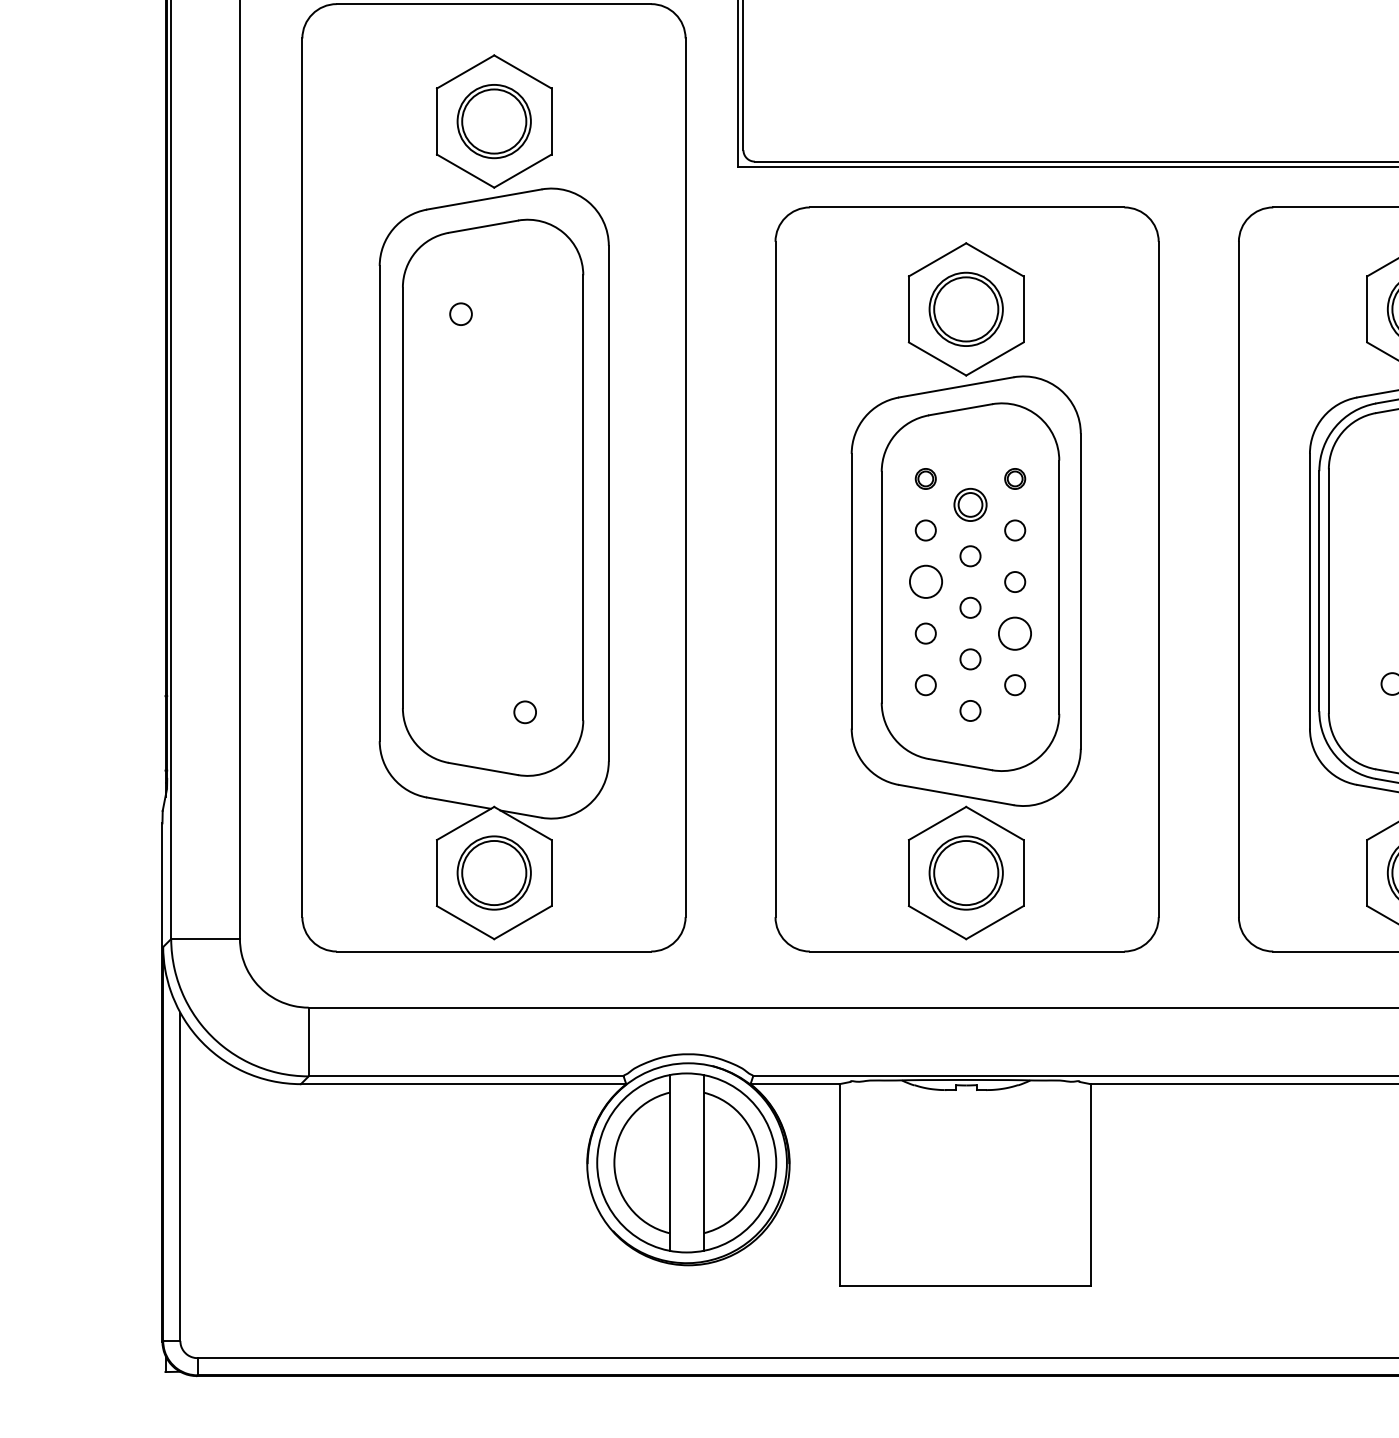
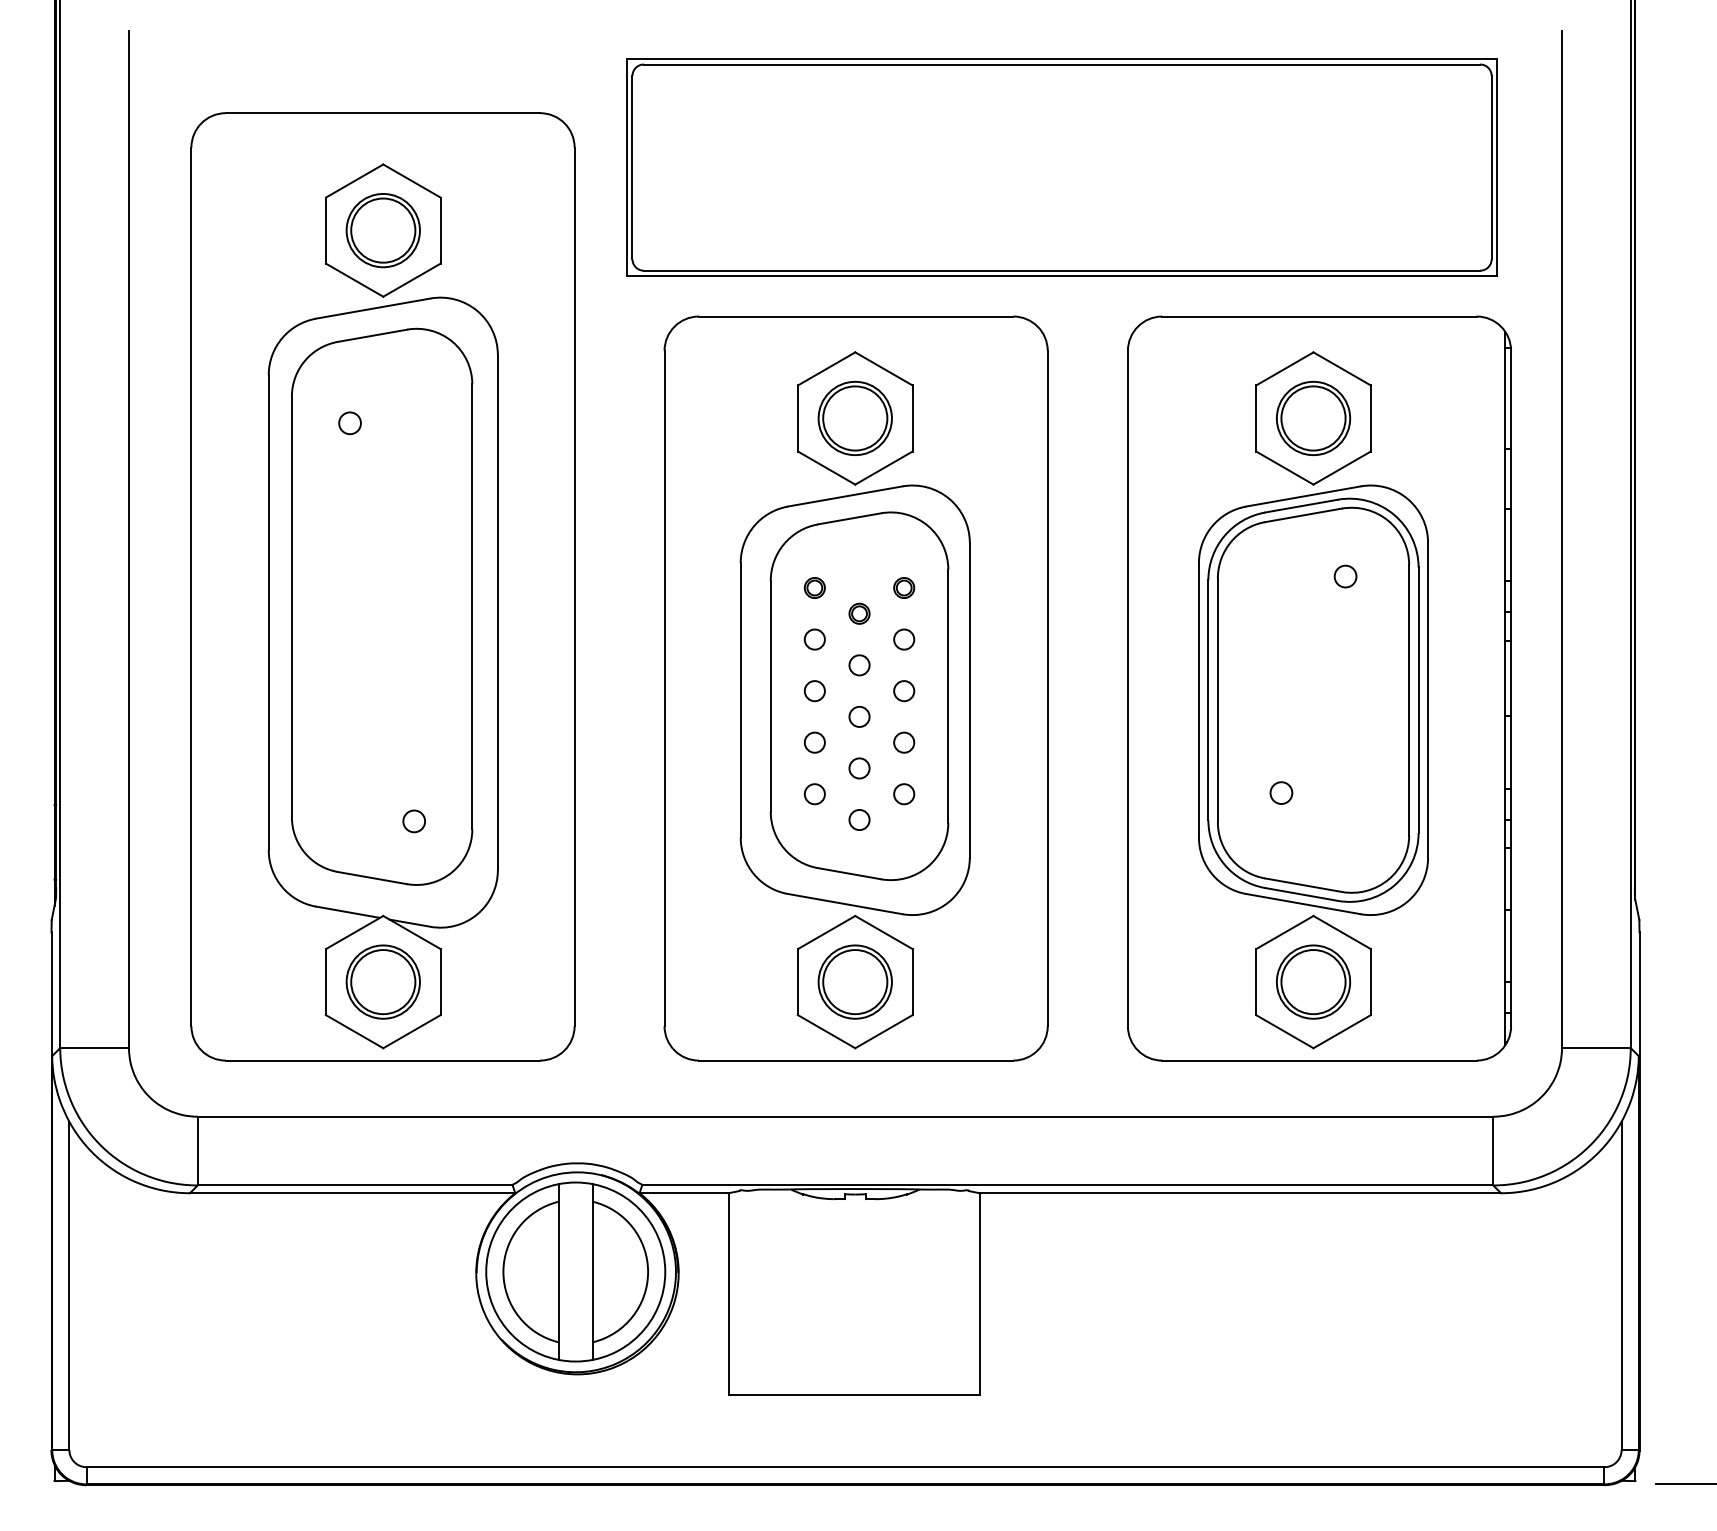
part: (970, 504) -> (859, 613), size x0.62
circle: (925, 582) -> (814, 691), size x0.62
circle: (1015, 633) -> (904, 742), size x0.62

